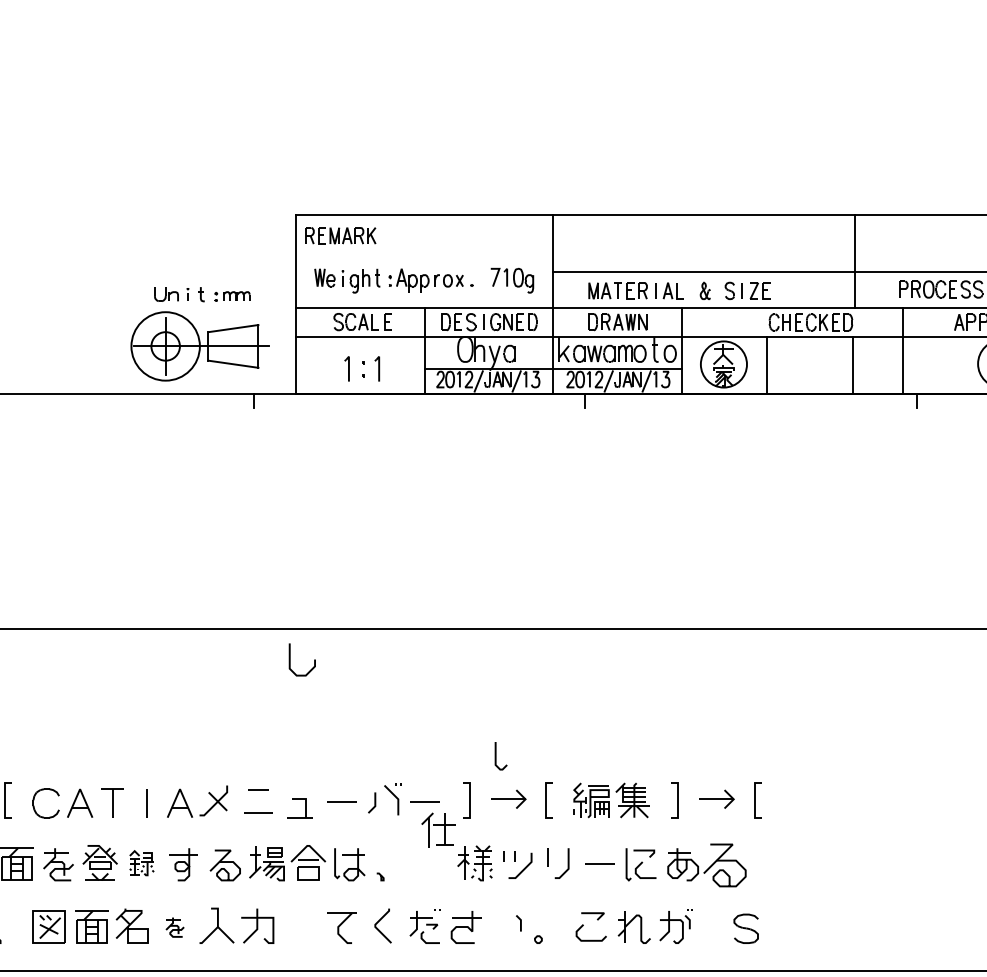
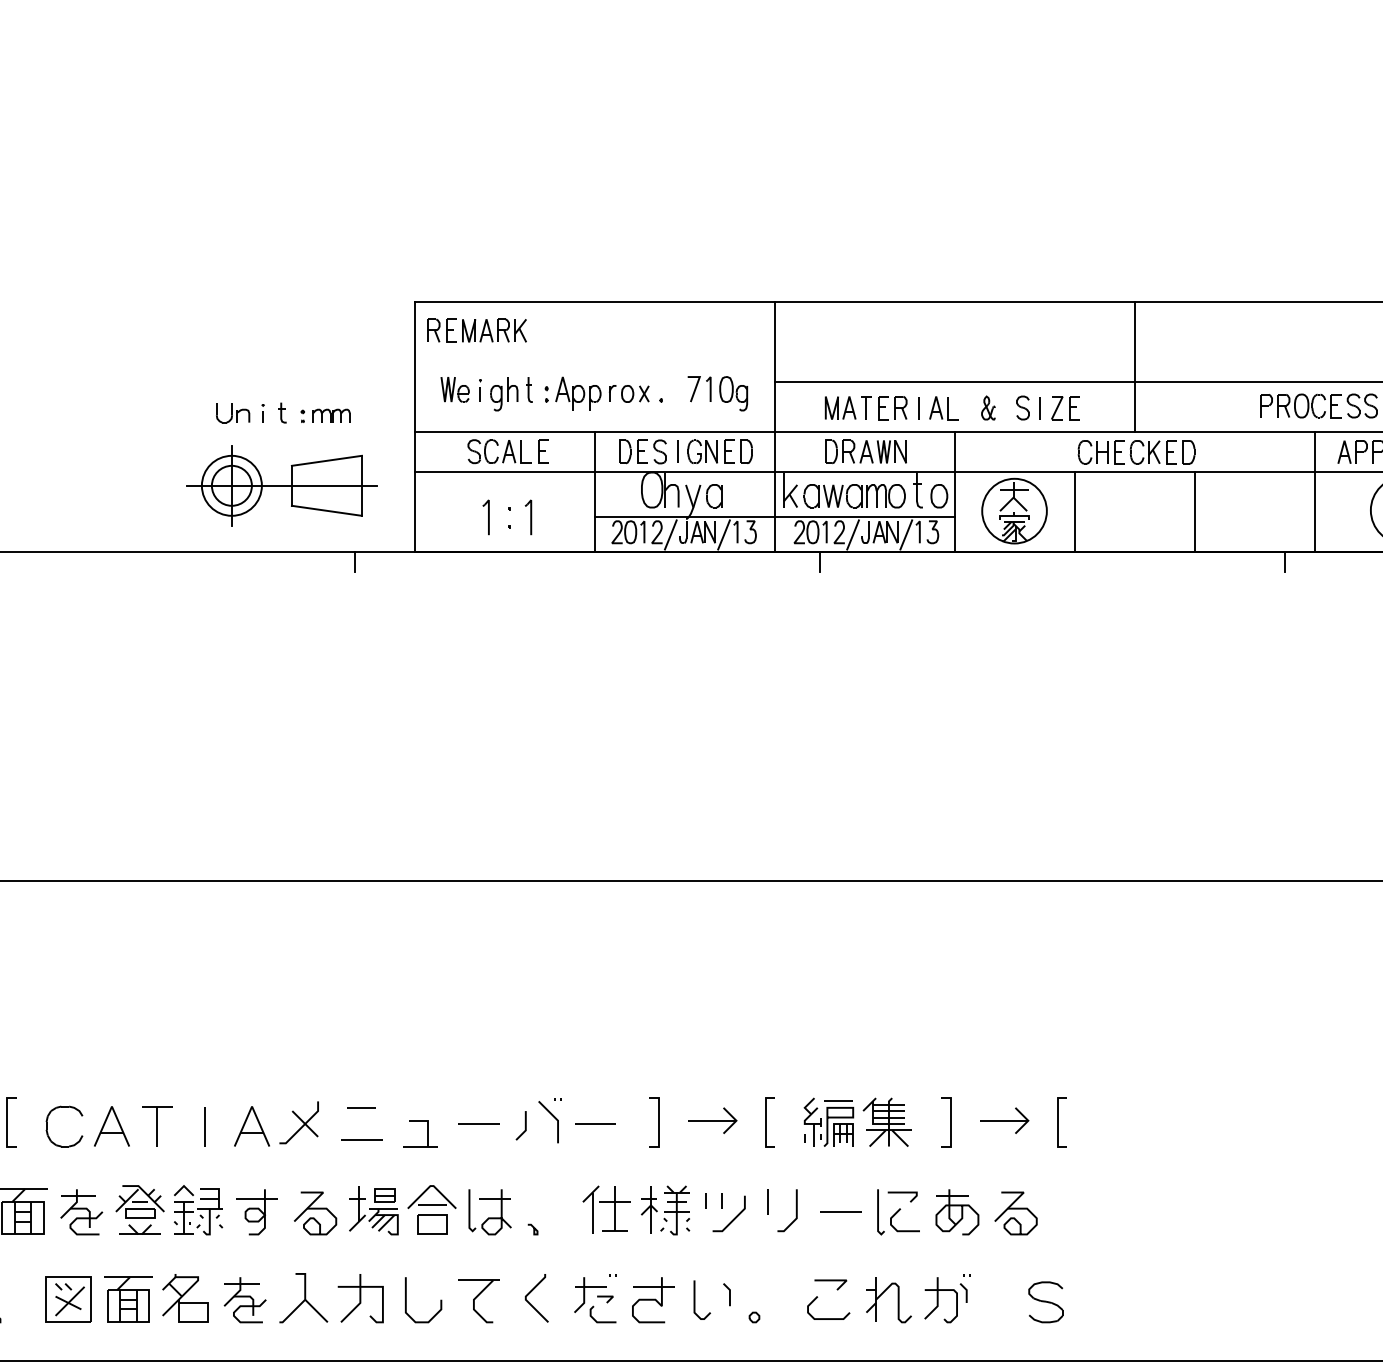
line: (855, 262) -> (1135, 367), moved
circle: (165, 346) -> (231, 485), size x0.62
line: (903, 351) -> (1315, 492), moved
curve: (290, 660) -> (406, 1300), moved
line: (496, 755) -> (695, 1299), moved
part: (438, 824) -> (606, 1202), moved
part: (141, 863) -> (198, 1210), size x1.43
part: (724, 865) -> (1015, 1213), size x0.71
part: (174, 927) -> (244, 1300), size x1.67

